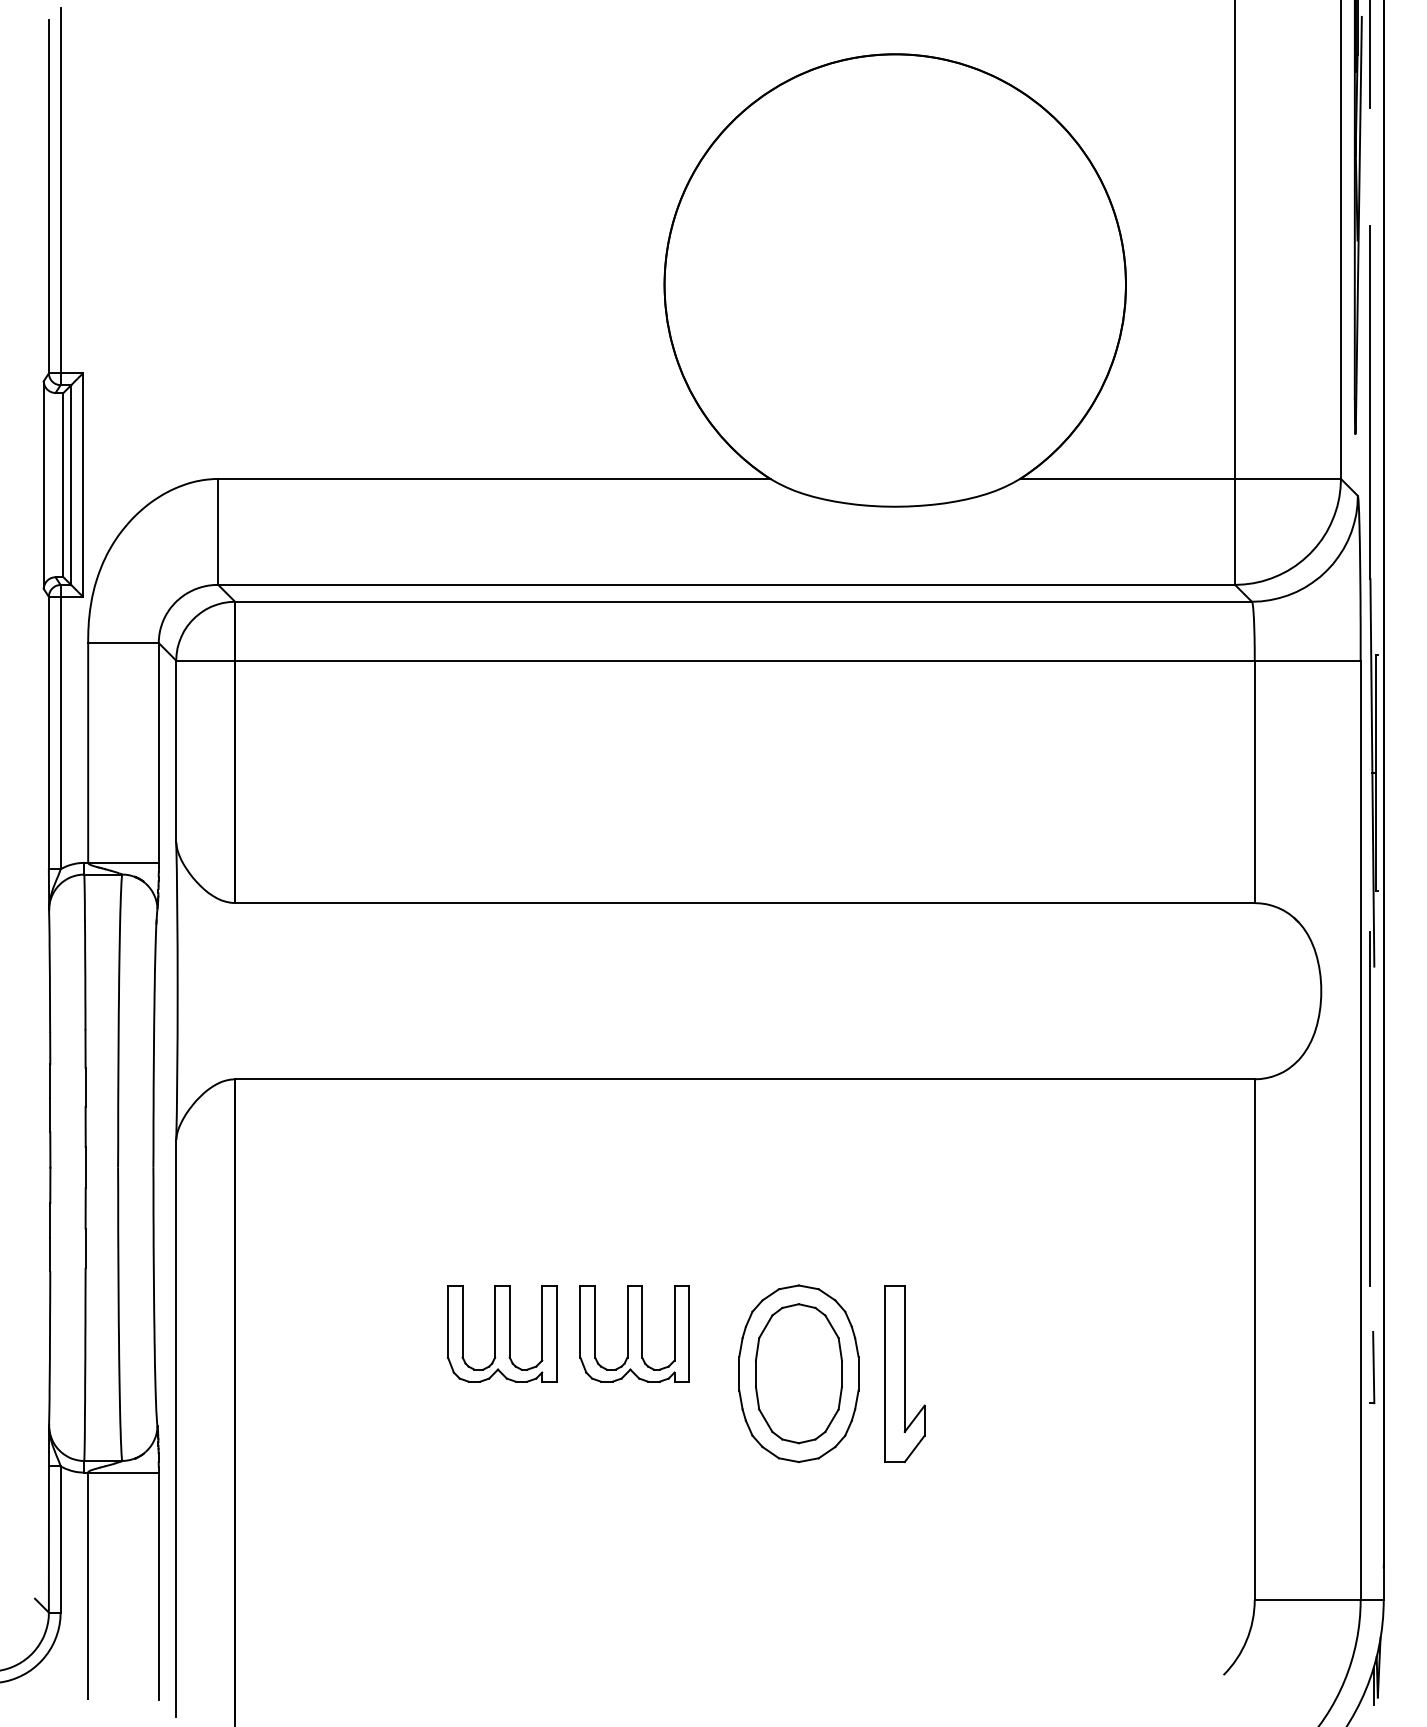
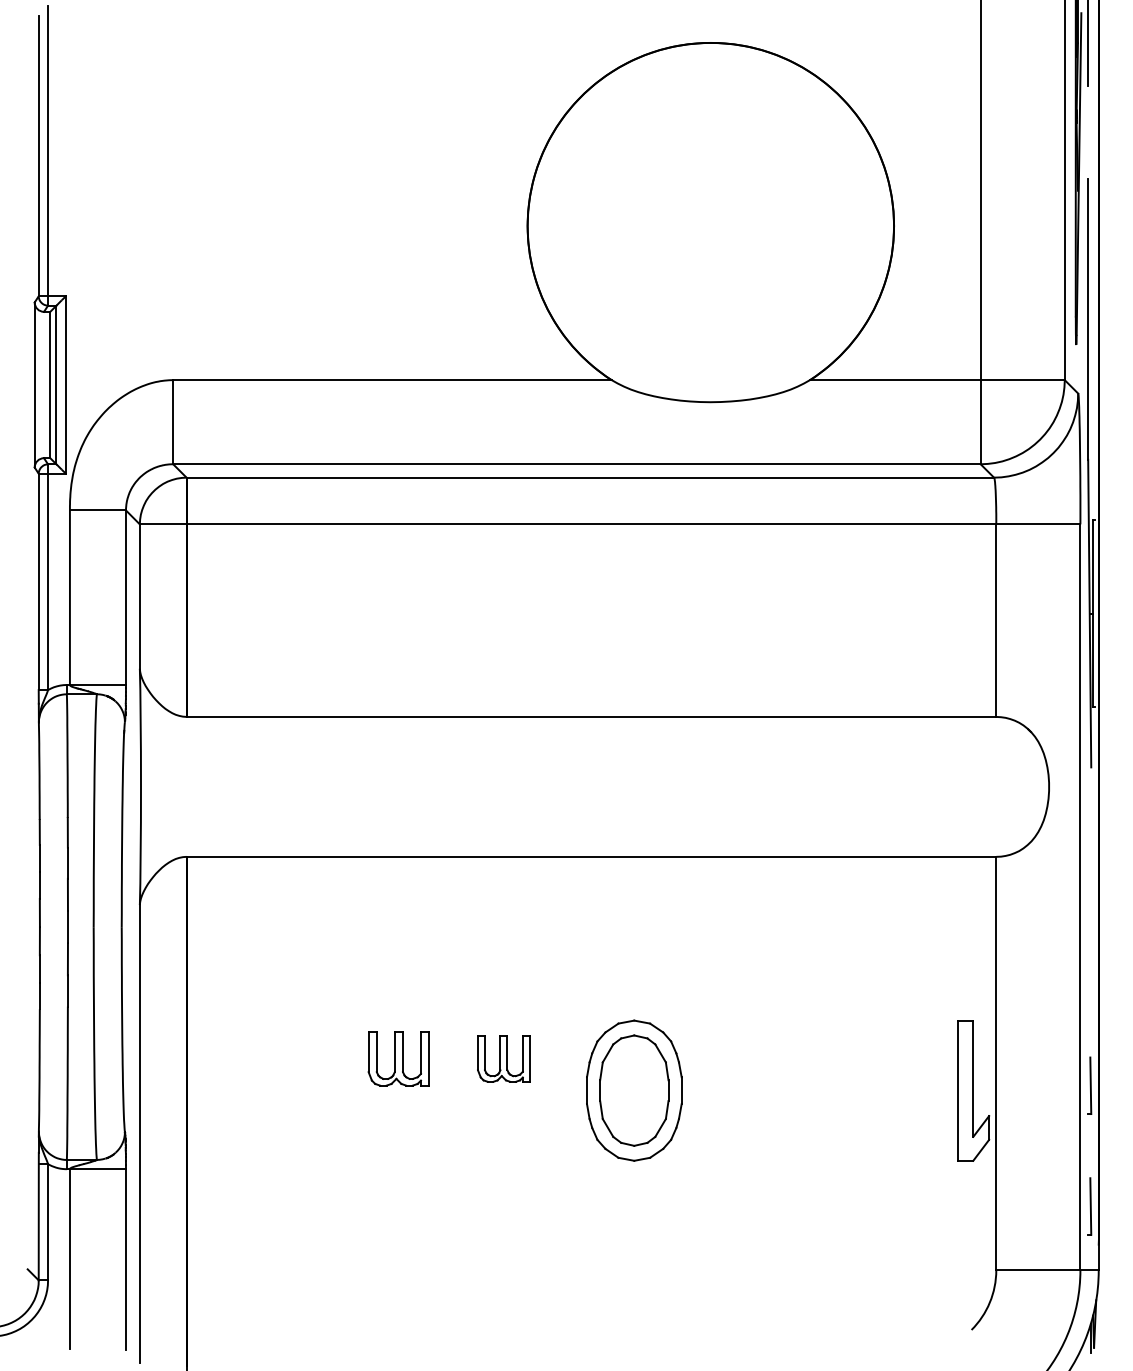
line: (1370, 1108) -> (1088, 880), removed
part: (502, 1333) -> (398, 1058), size x0.7
part: (634, 1333) -> (503, 1058), size x0.6
part: (904, 1373) -> (973, 1090), moved
part: (1372, 1519) -> (1089, 1206), added

